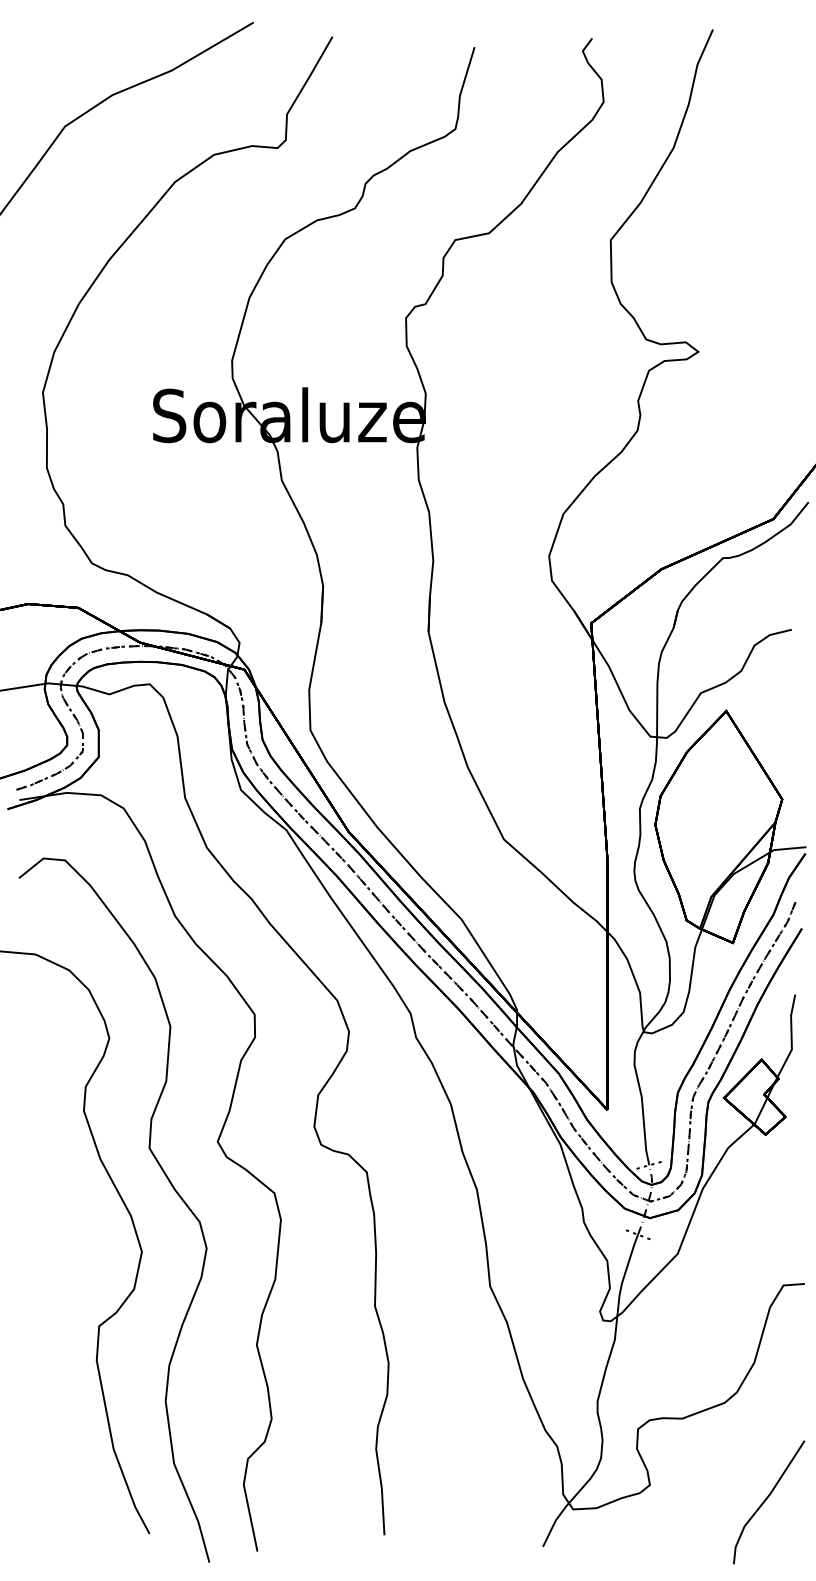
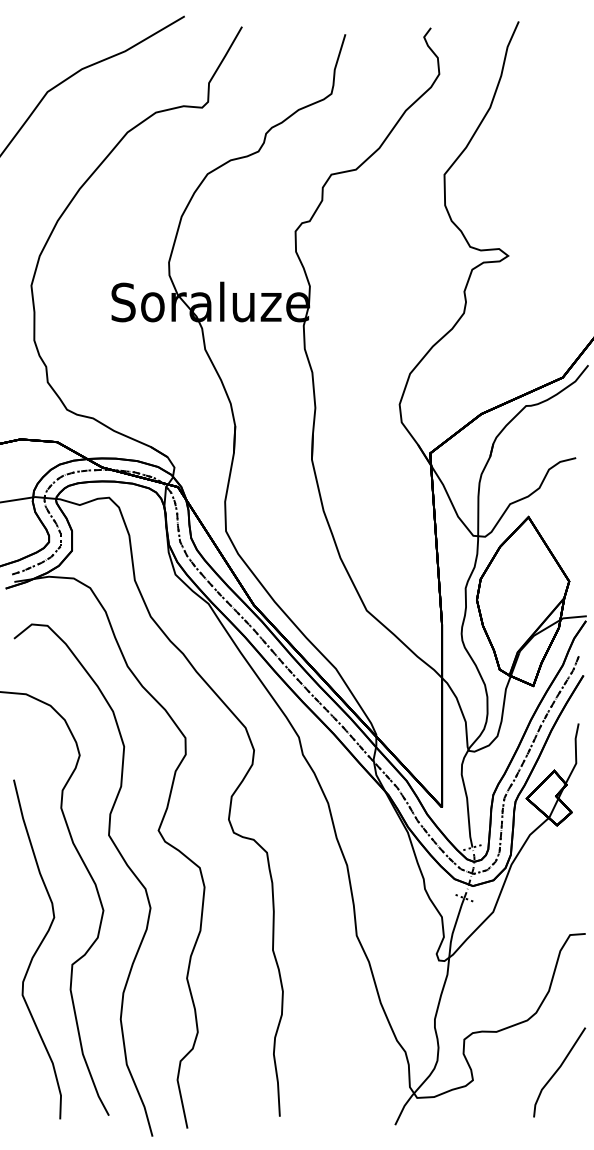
curve: (51, 1304) -> (37, 948), added
line: (767, 1499) -> (558, 1070), moved

